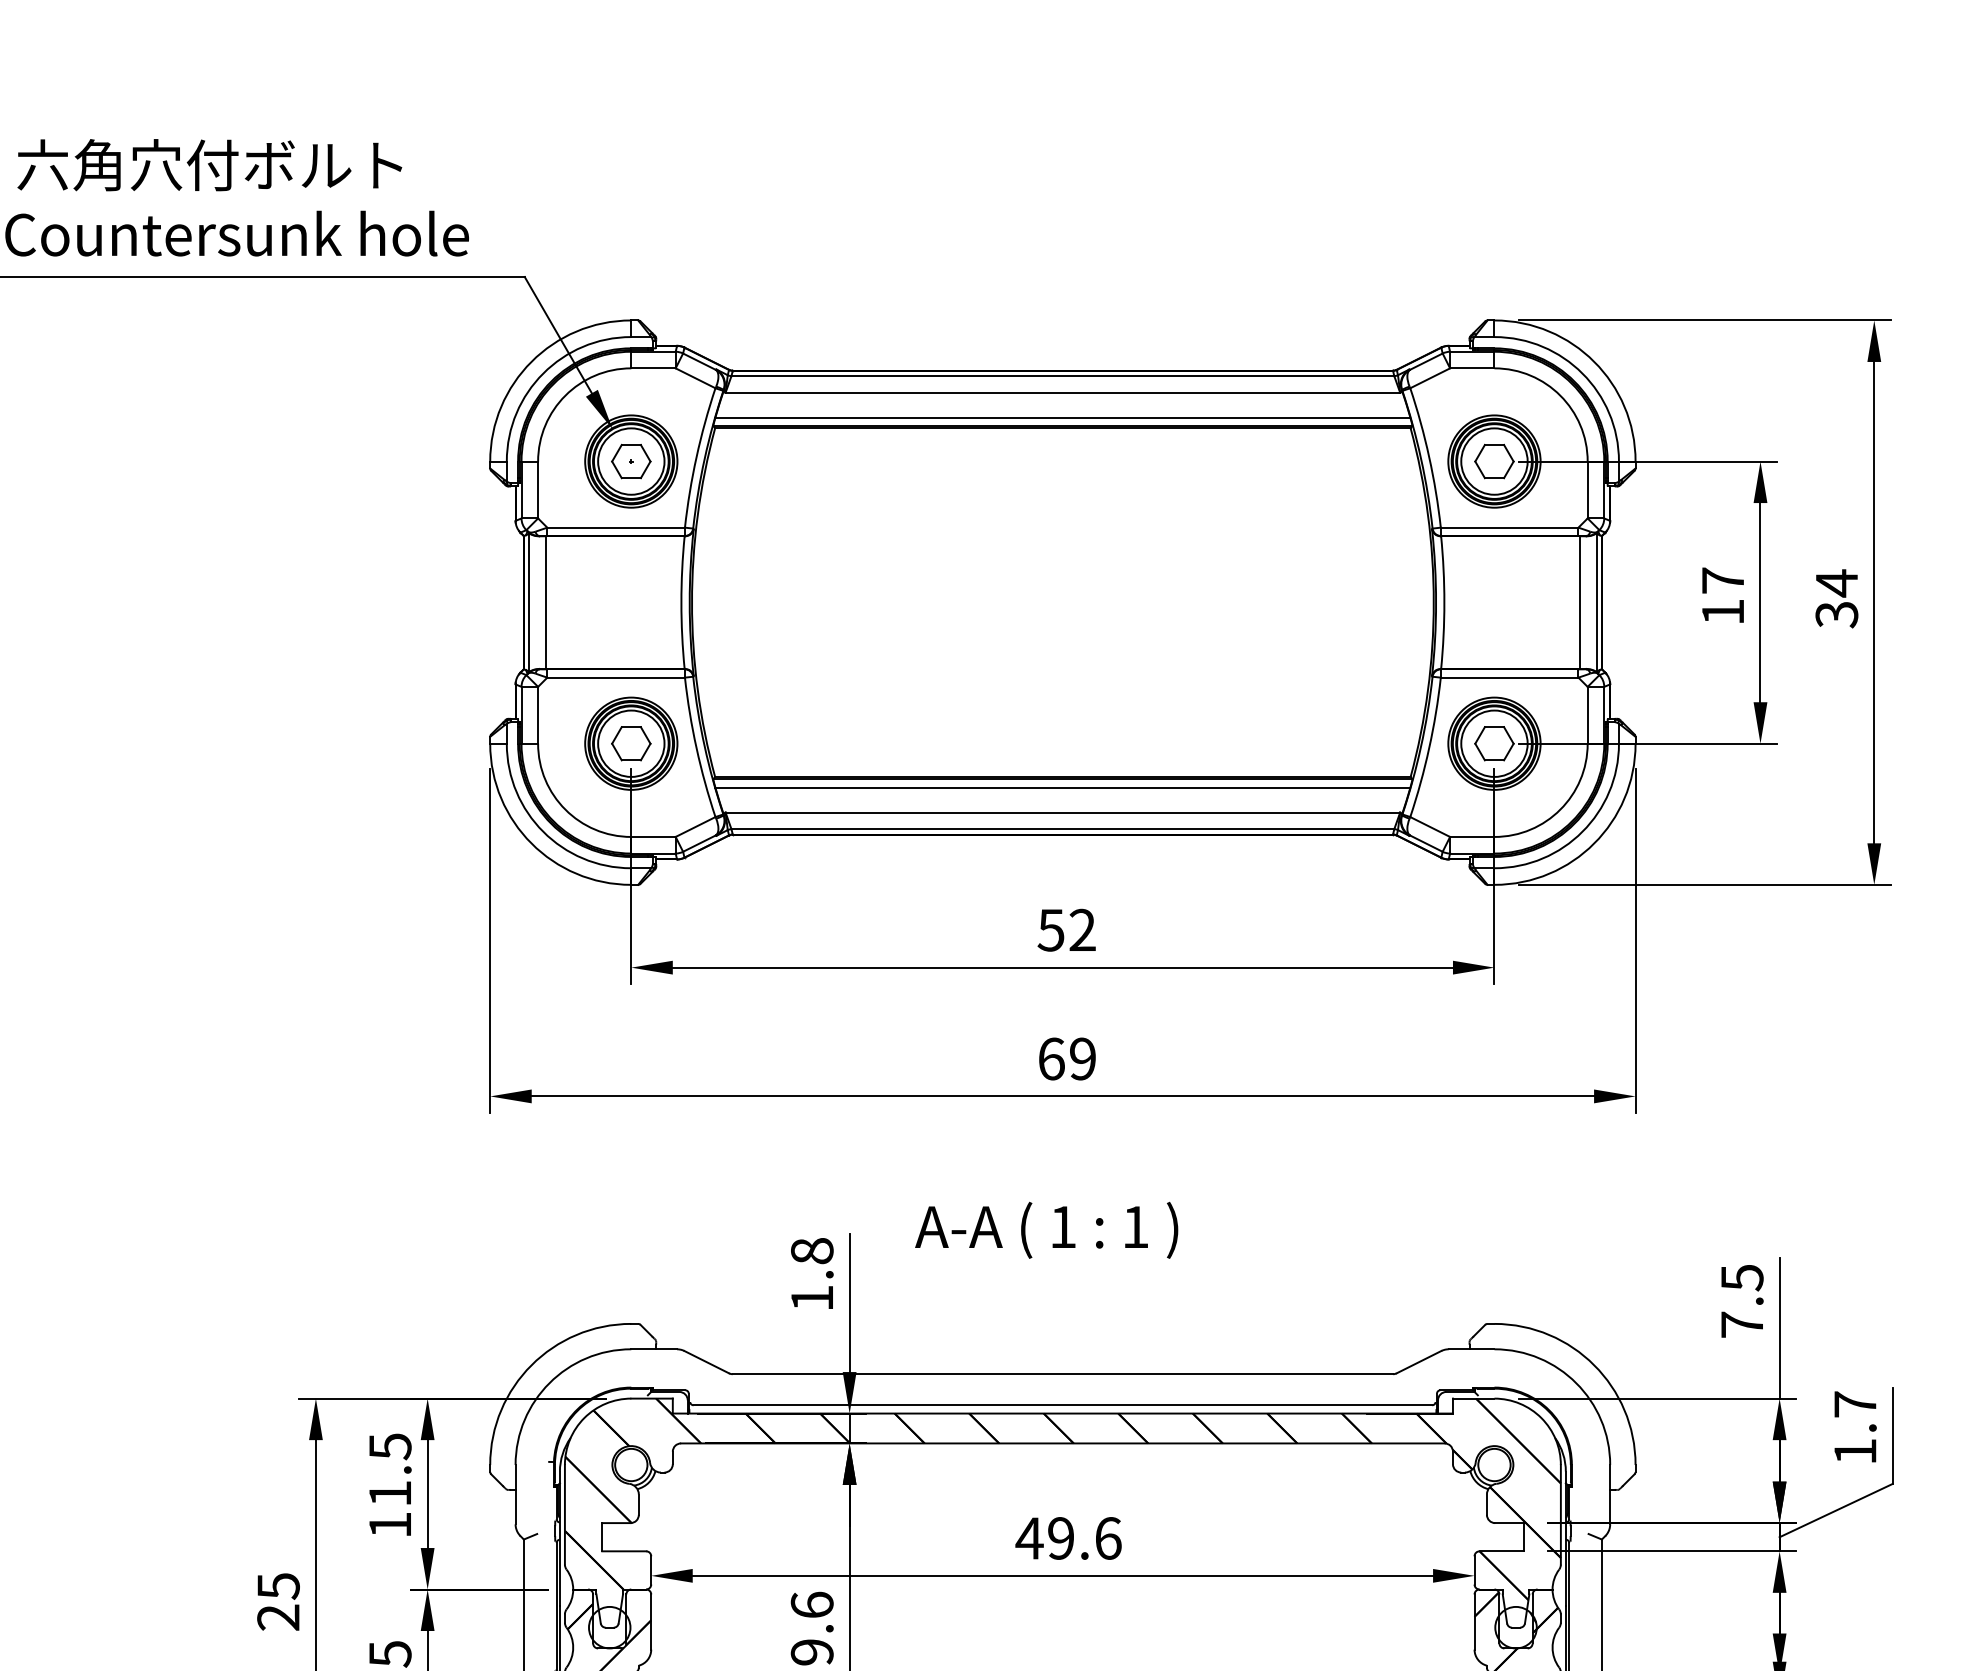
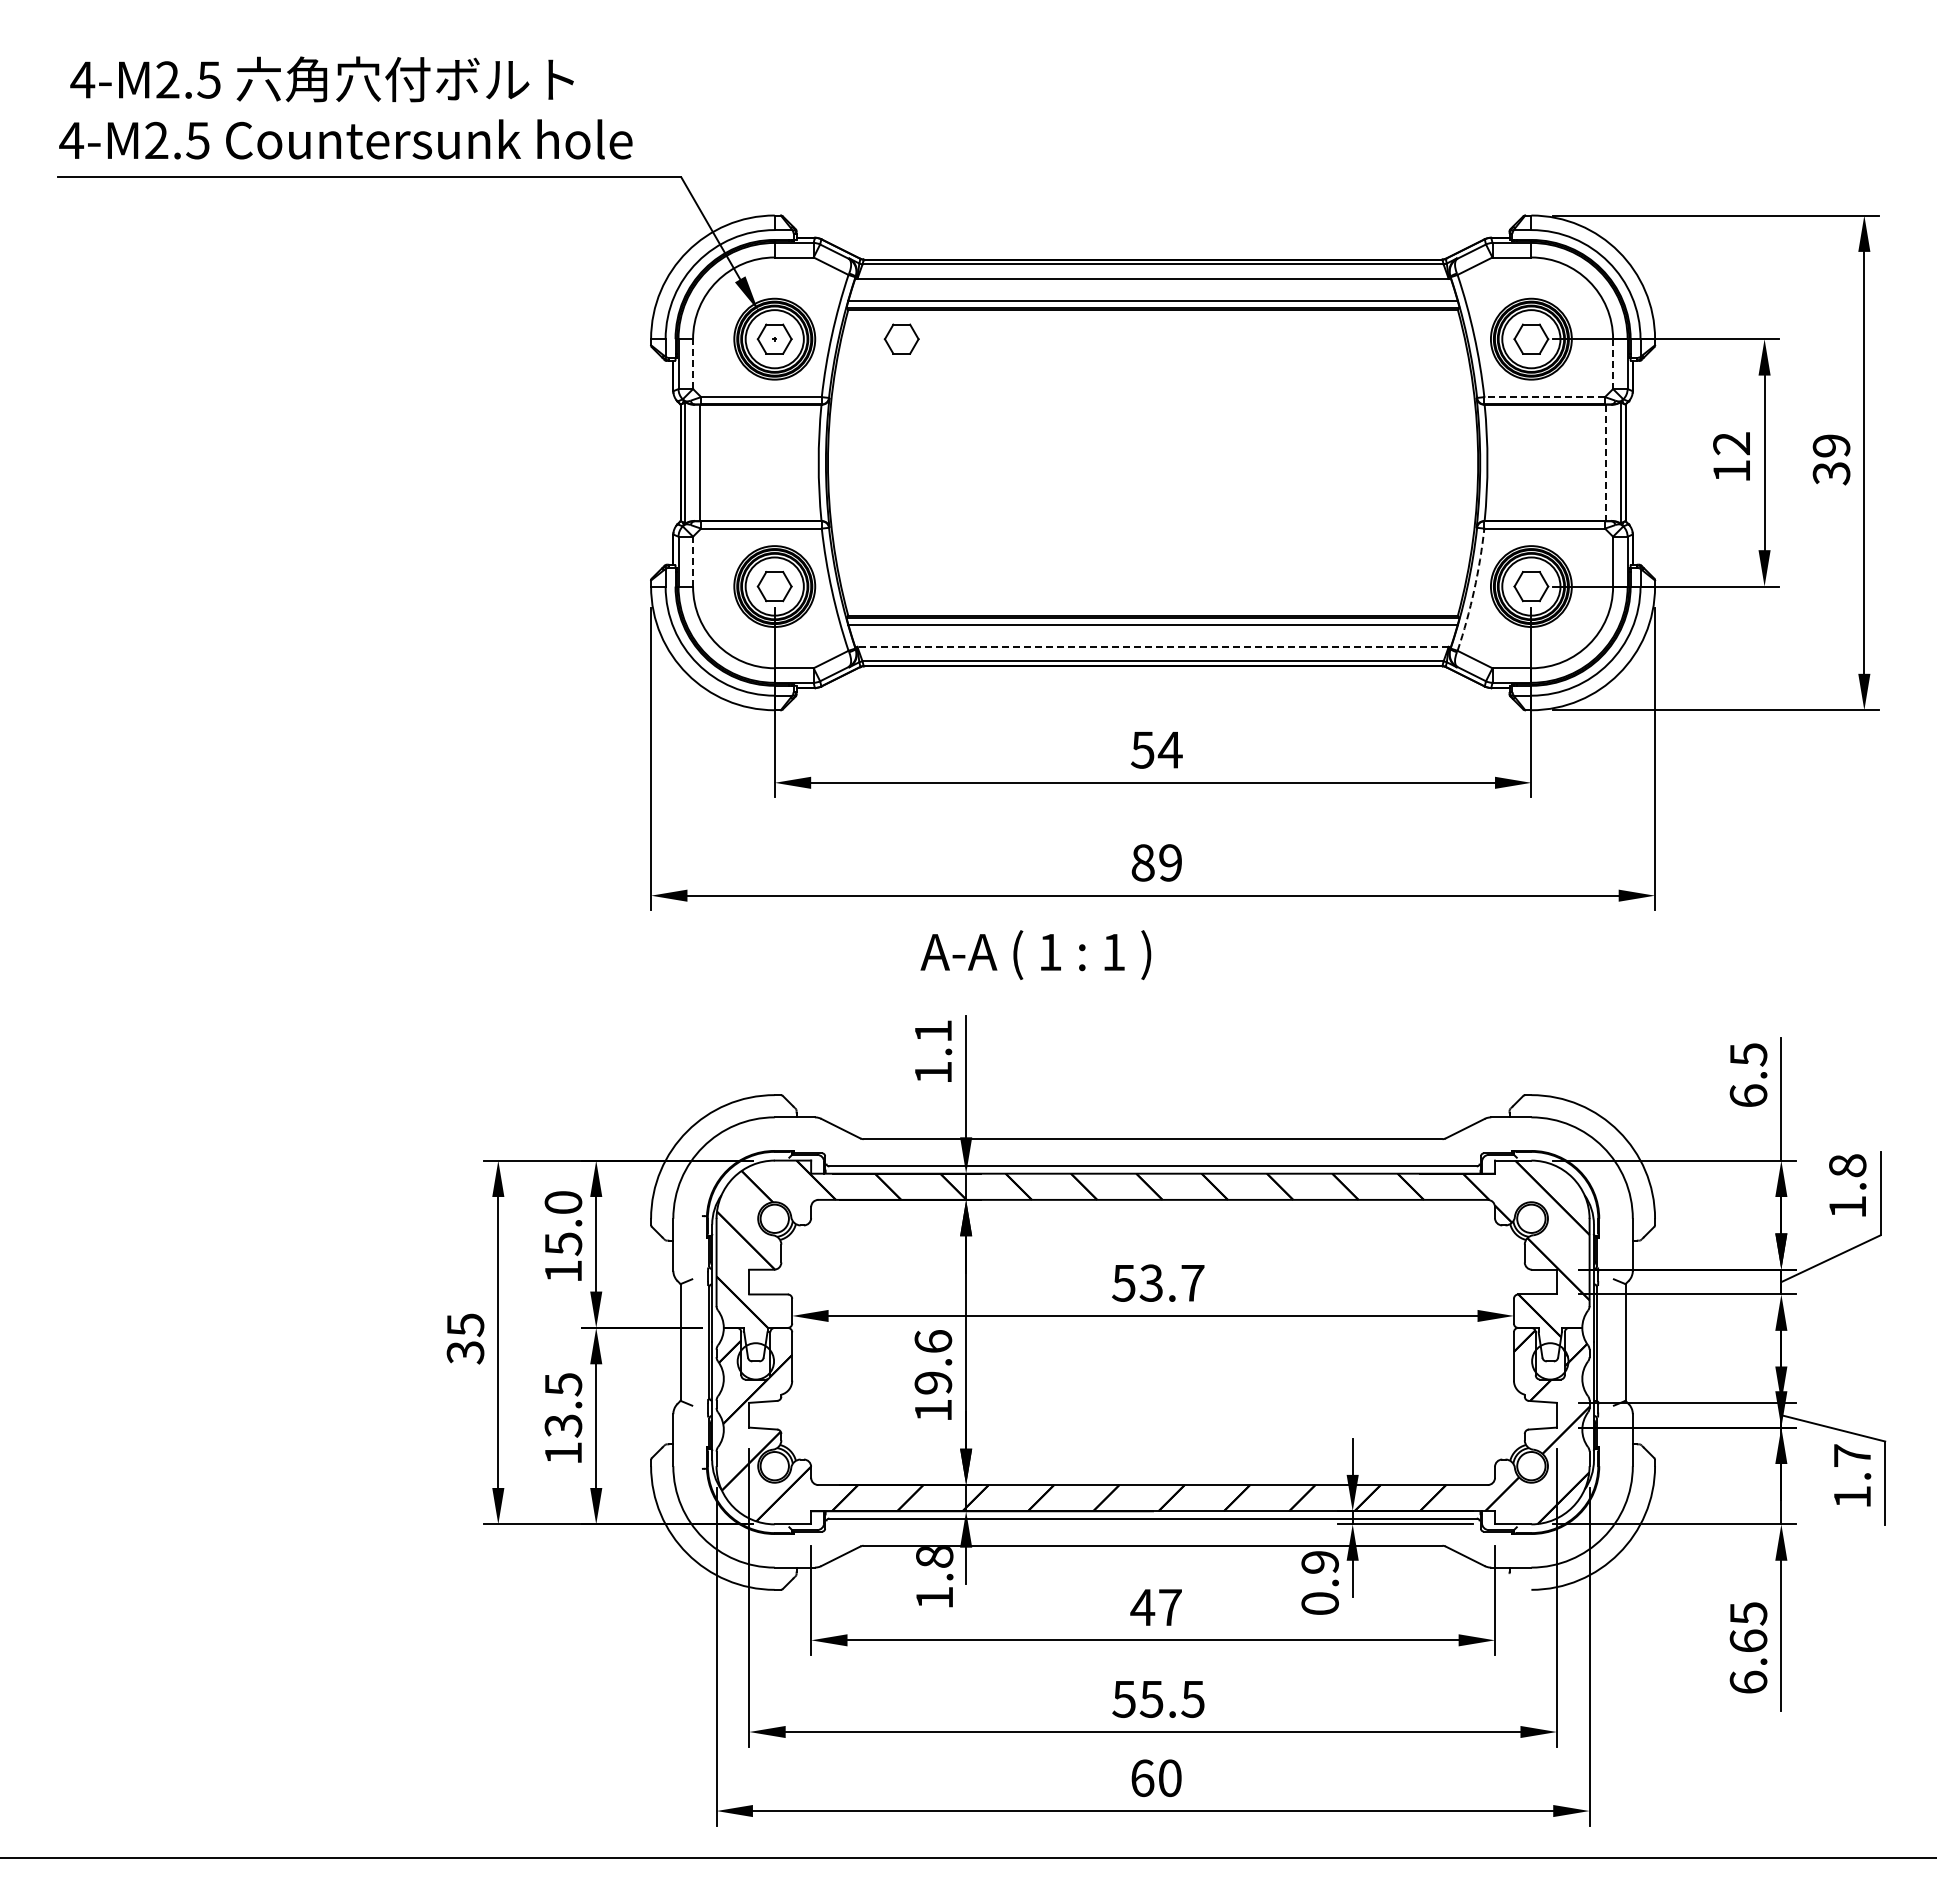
part: (775, 460) -> (901, 338), added
line: (538, 490) -> (693, 364), solid -> dashed
line: (1588, 490) -> (1613, 364), solid -> dashed
line: (1509, 528) -> (1544, 397), solid -> dashed
text: (1722, 580) -> (1731, 443), 17 -> 12
text: (1836, 582) -> (1831, 445), 34 -> 39
line: (1580, 603) -> (1606, 463), solid -> dashed
line: (538, 715) -> (693, 561), solid -> dashed
arc: (1429, 748) -> (1474, 590), solid -> dashed
line: (1063, 812) -> (1153, 646), solid -> dashed
text: (1081, 929) -> (1169, 749), 52 -> 54
text: (1050, 1058) -> (1142, 862), 69 -> 89
text: (1046, 1229) -> (1035, 954), moved
text: (812, 1250) -> (933, 1030), 1.8 -> 1.1
text: (1742, 1324) -> (1748, 1095), 7.5 -> 6.5
text: (1855, 1404) -> (1847, 1165), 1.7 -> 1.8
text: (390, 1470) -> (563, 1223), 11.5 -> 15.0
text: (1067, 1537) -> (1157, 1282), 49.6 -> 53.7
text: (278, 1617) -> (465, 1352), 25 -> 35

